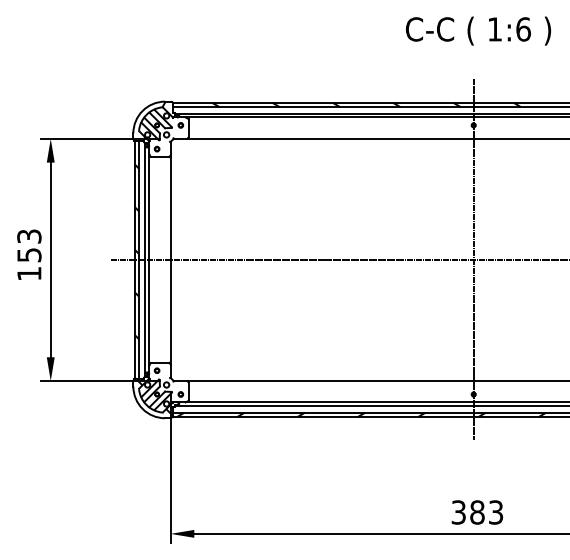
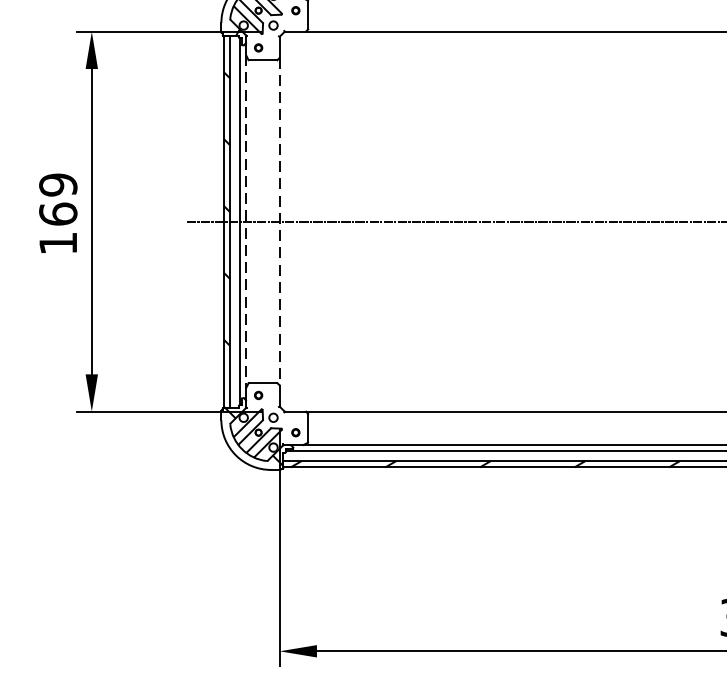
text: (29, 245) -> (58, 199), 153 -> 169
line: (170, 259) -> (279, 220), solid -> dashed
line: (149, 260) -> (246, 222), solid -> dashed

